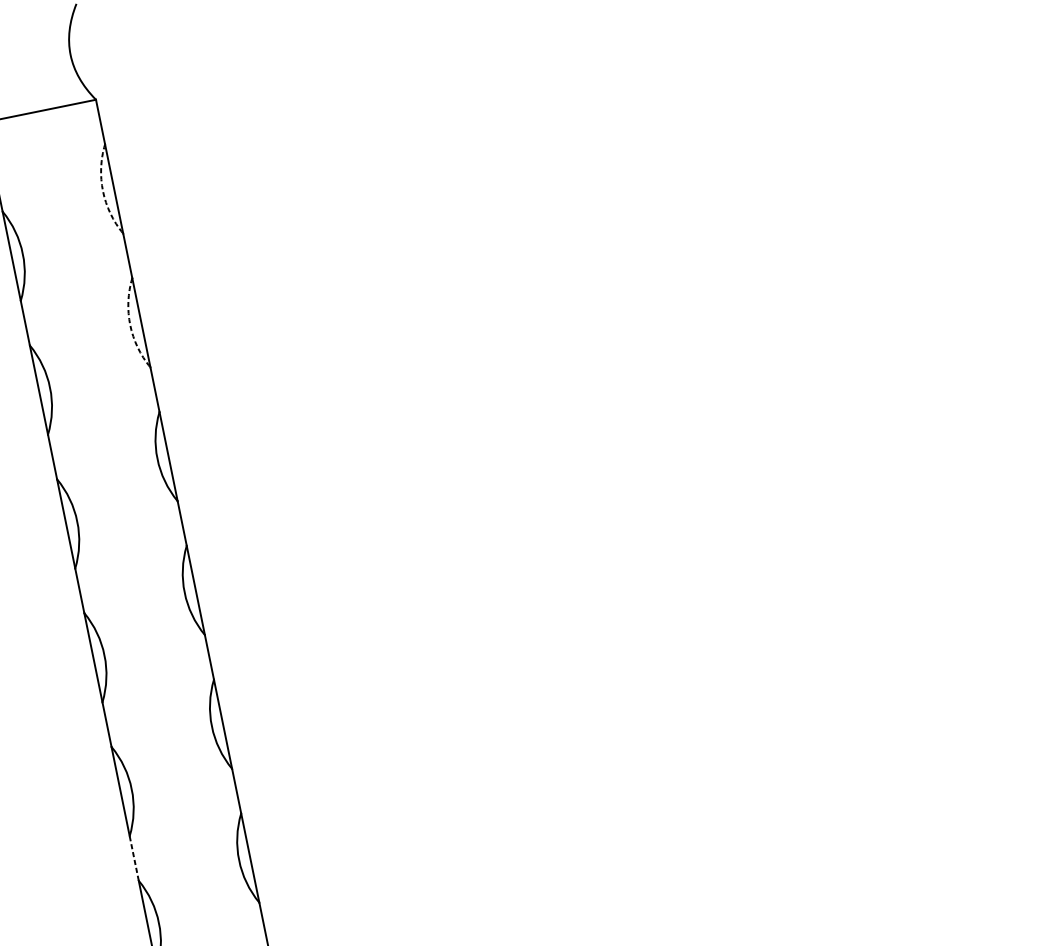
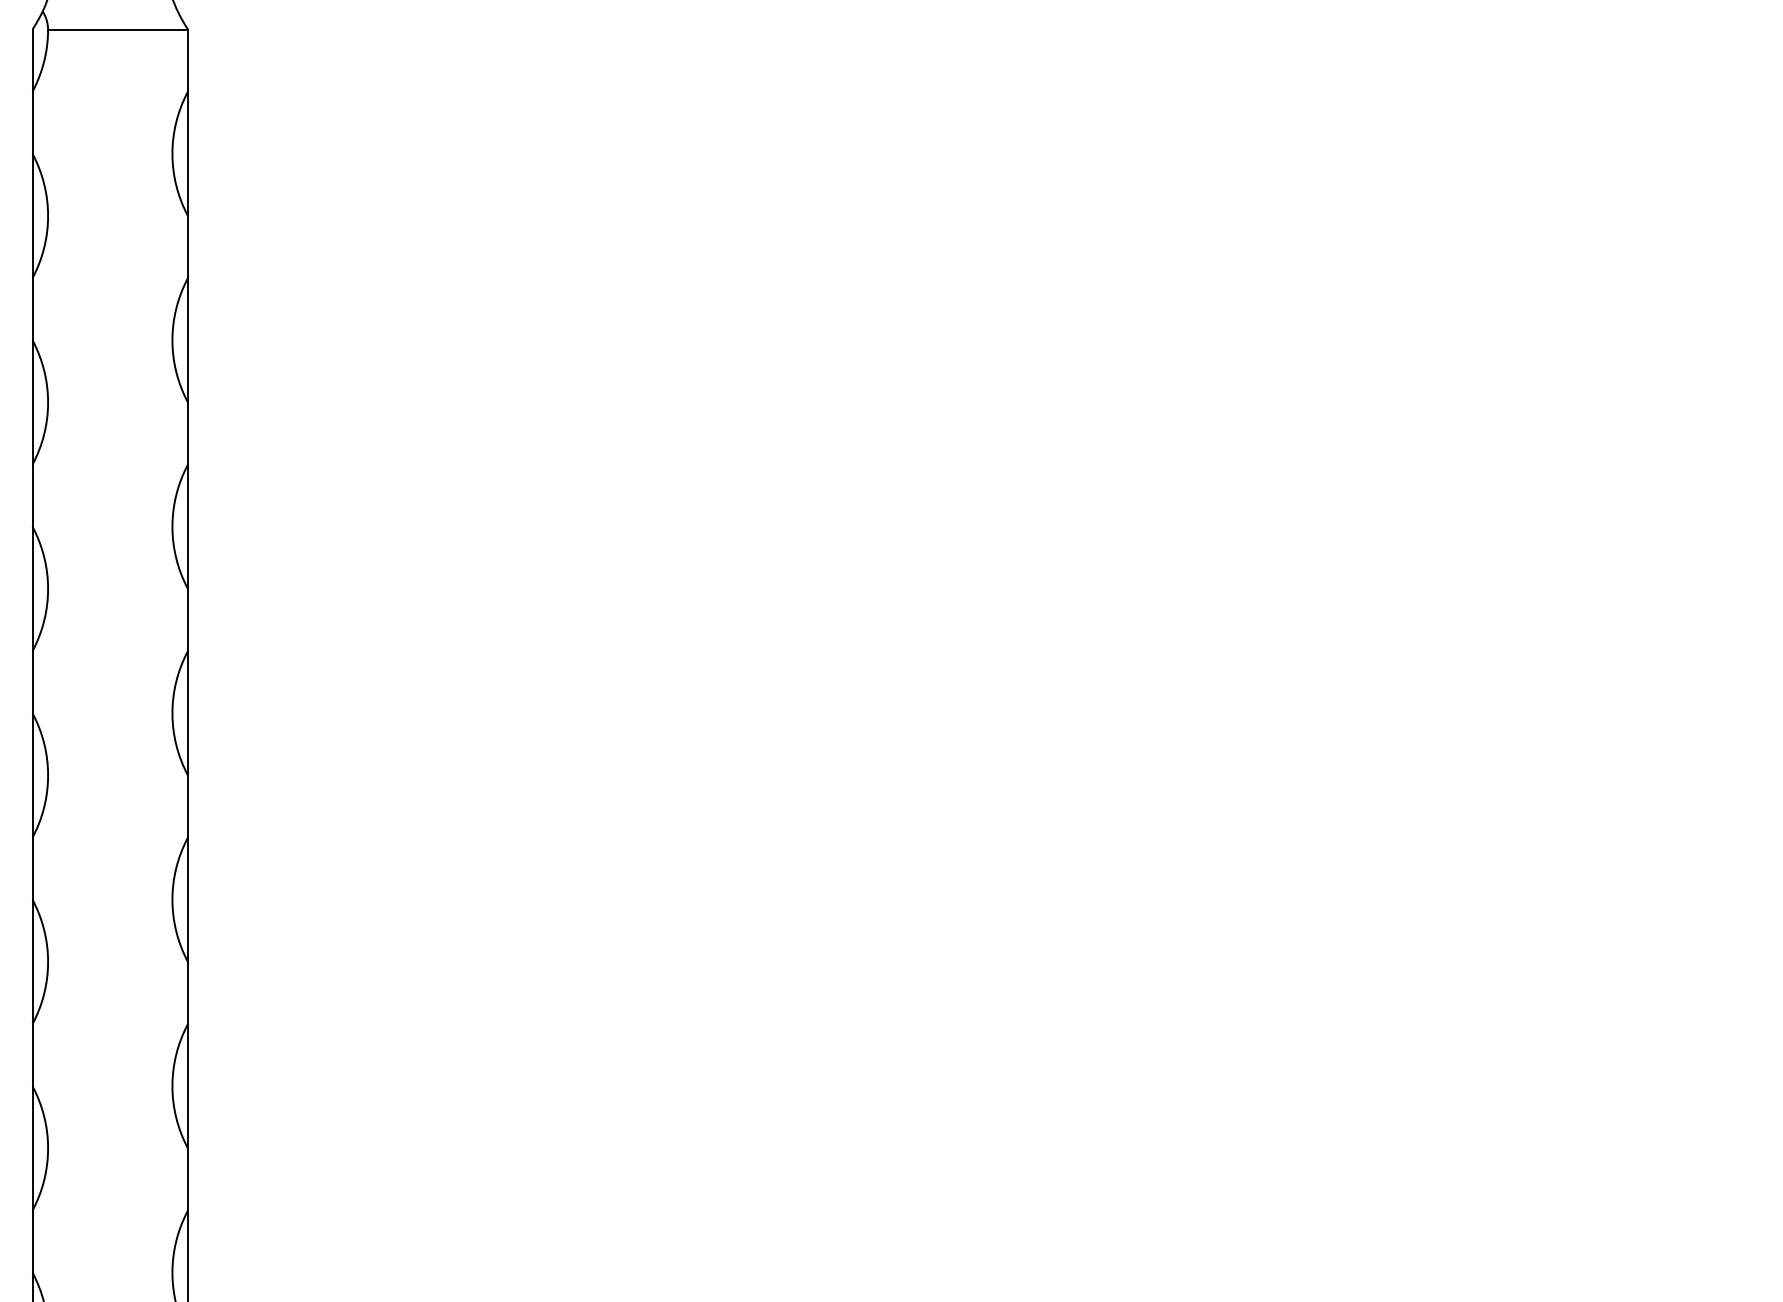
arc: (103, 190) -> (172, 153), dashed -> solid
arc: (130, 325) -> (172, 340), dashed -> solid
line: (134, 857) -> (32, 1054), dashed -> solid

